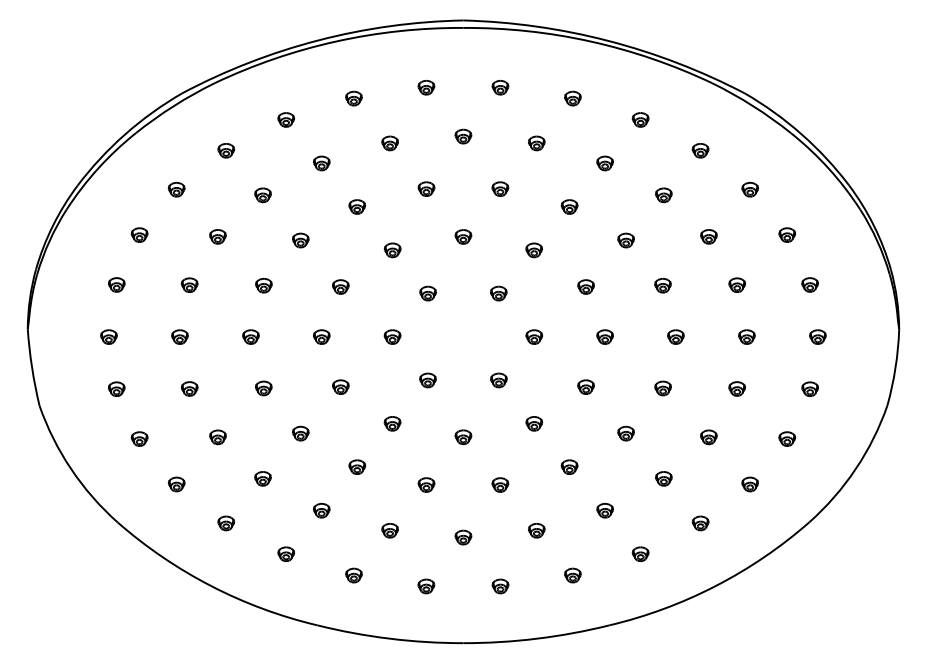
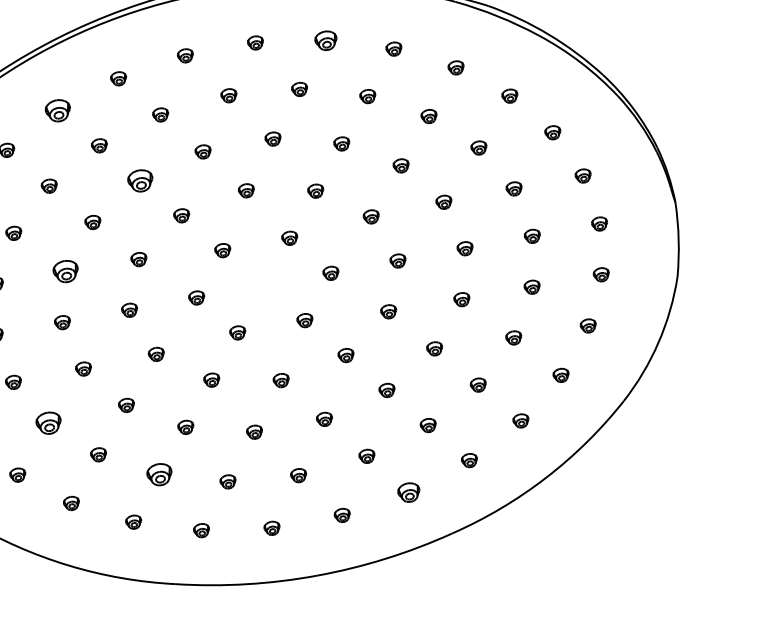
part: (572, 98) -> (325, 40), size x1.4
part: (286, 119) -> (58, 110), size x1.6
part: (357, 206) -> (140, 180), size x1.6
part: (263, 285) -> (65, 271), size x1.6
part: (217, 437) -> (48, 423), size x1.6
part: (321, 510) -> (159, 474), size x1.6
part: (572, 575) -> (408, 492), size x1.4

